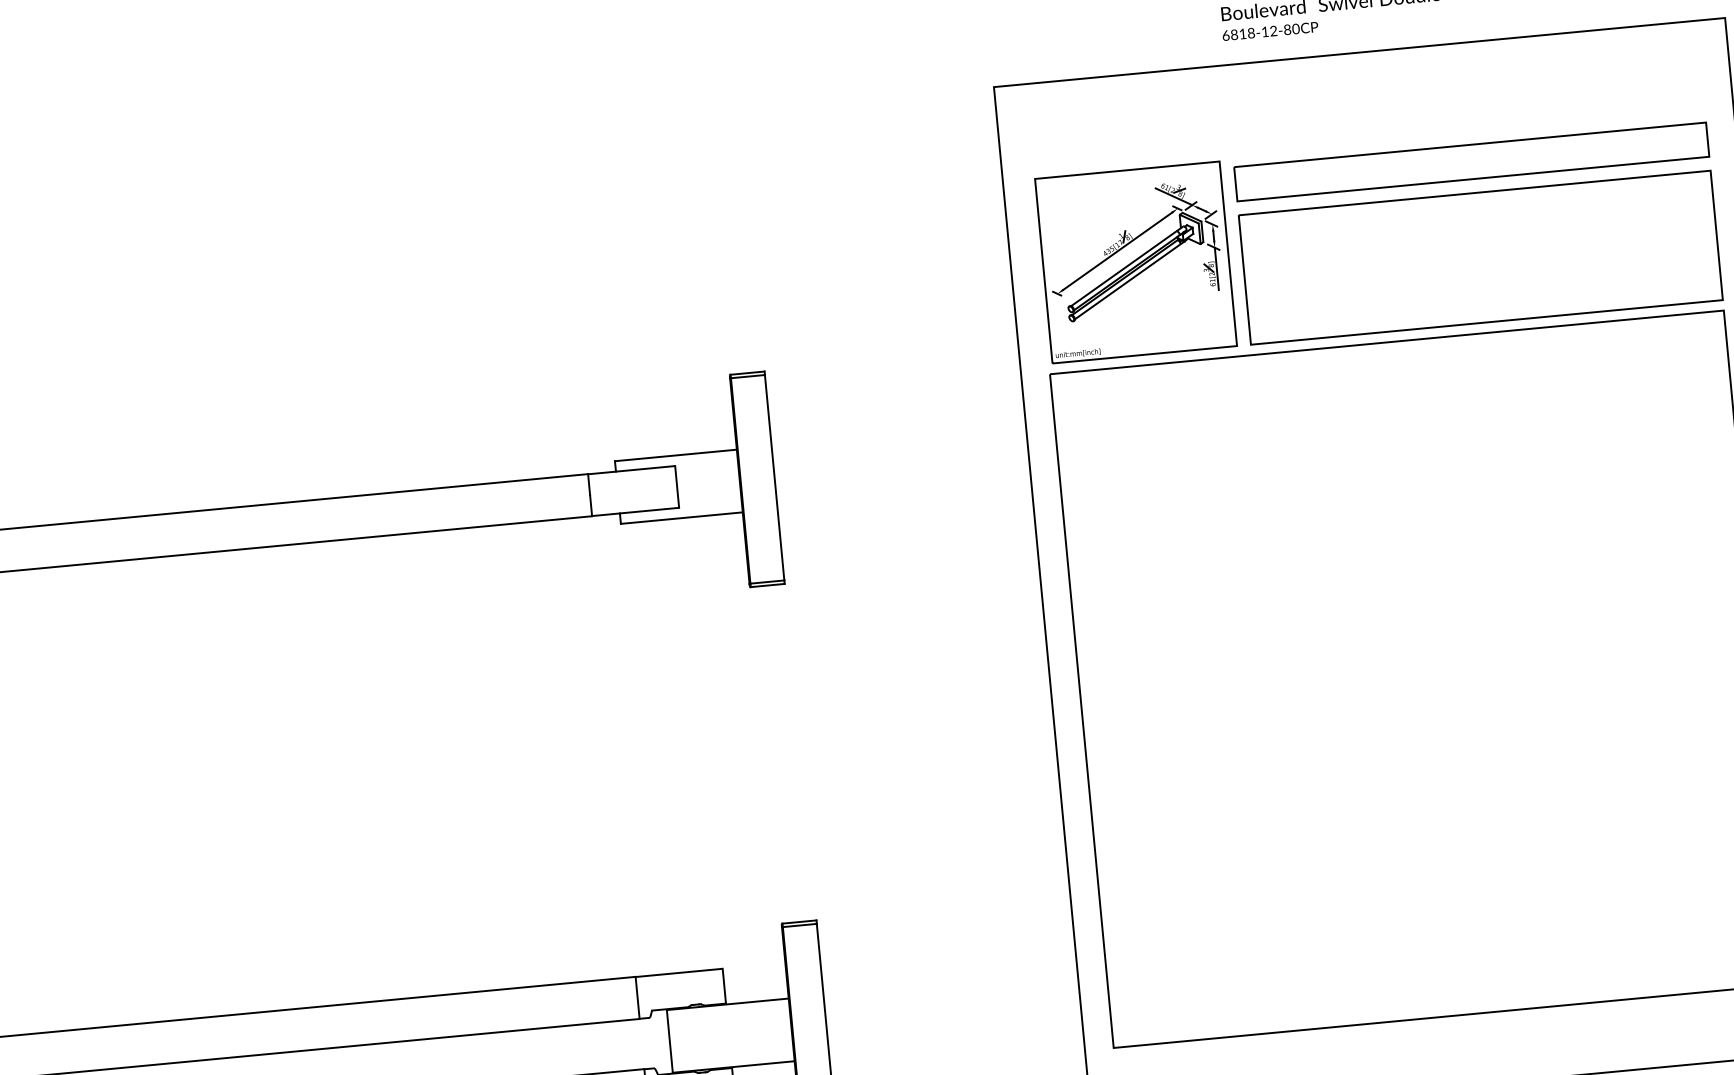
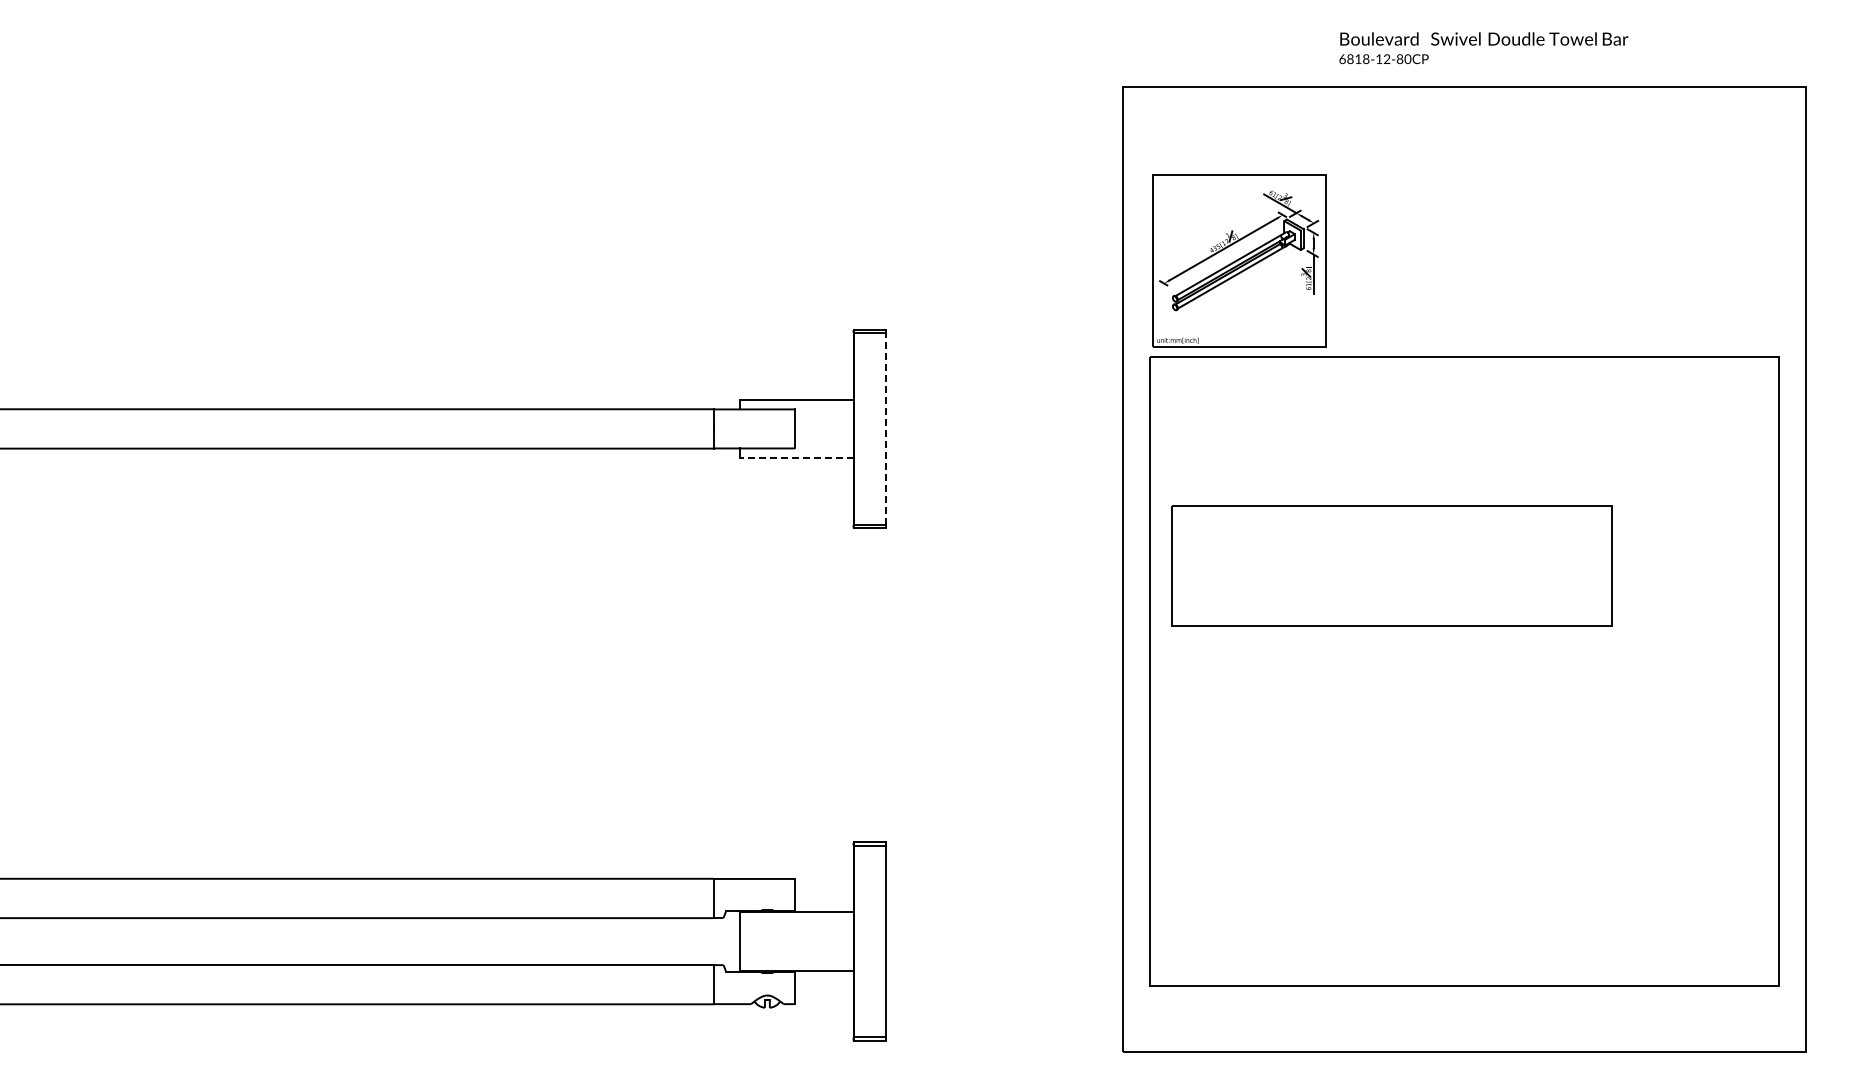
part: (1471, 161) -> (1558, 197), removed
part: (1480, 257) -> (1391, 565), moved
line: (775, 477) -> (886, 428), solid -> dashed
line: (681, 518) -> (796, 458), solid -> dashed

